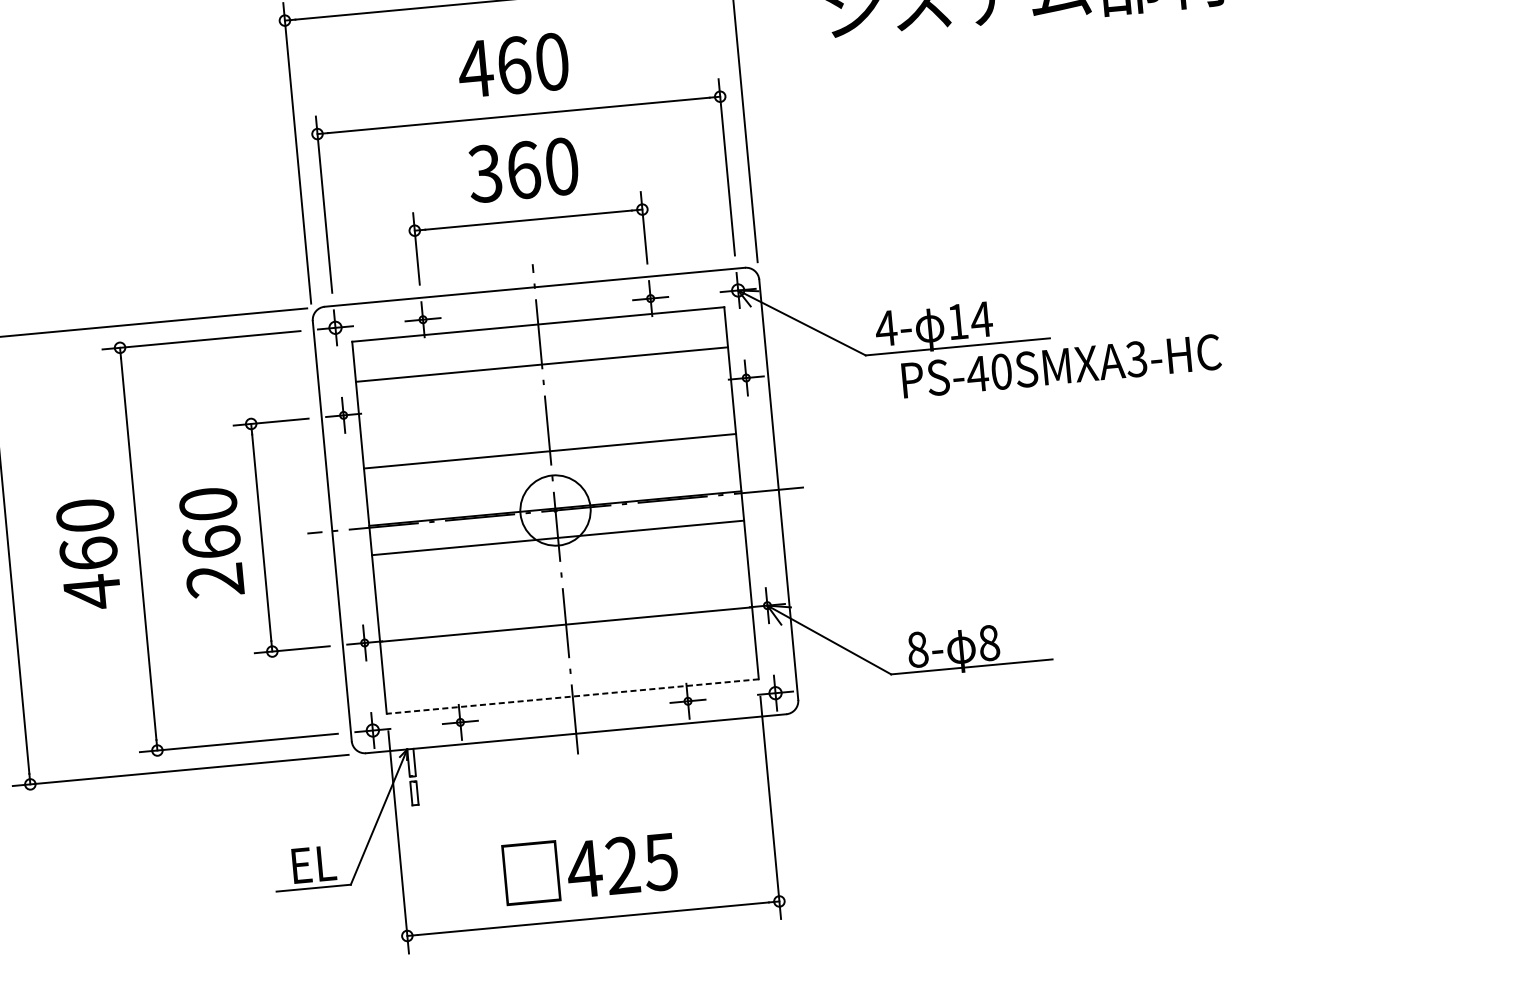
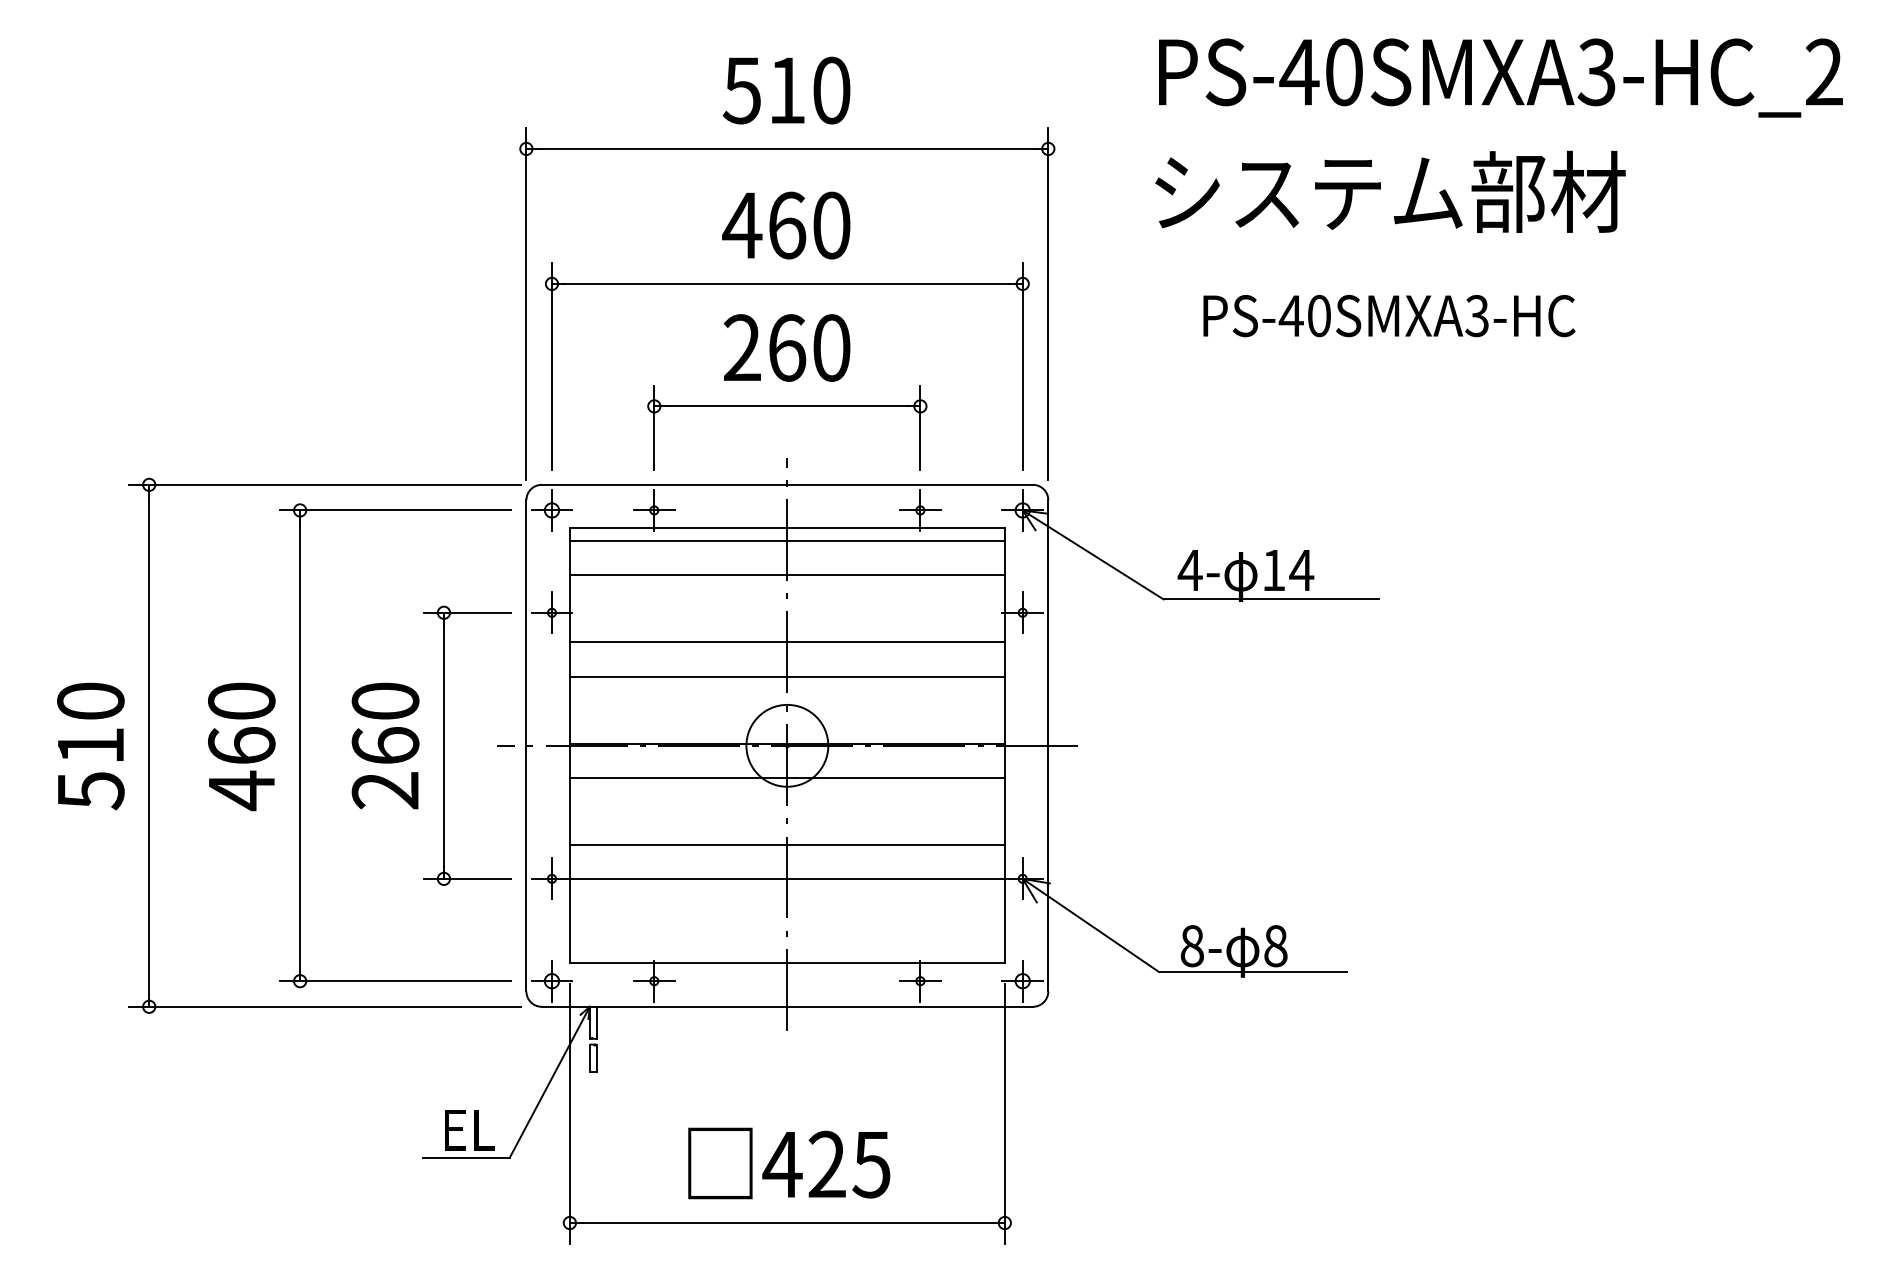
text: (484, 173) -> (741, 347), 360 -> 260
line: (538, 334) -> (786, 540), added
text: (1061, 366) -> (1389, 316), moved
line: (546, 422) -> (786, 642), added
line: (562, 594) -> (786, 844), added
line: (572, 696) -> (786, 963), dashed -> solid

